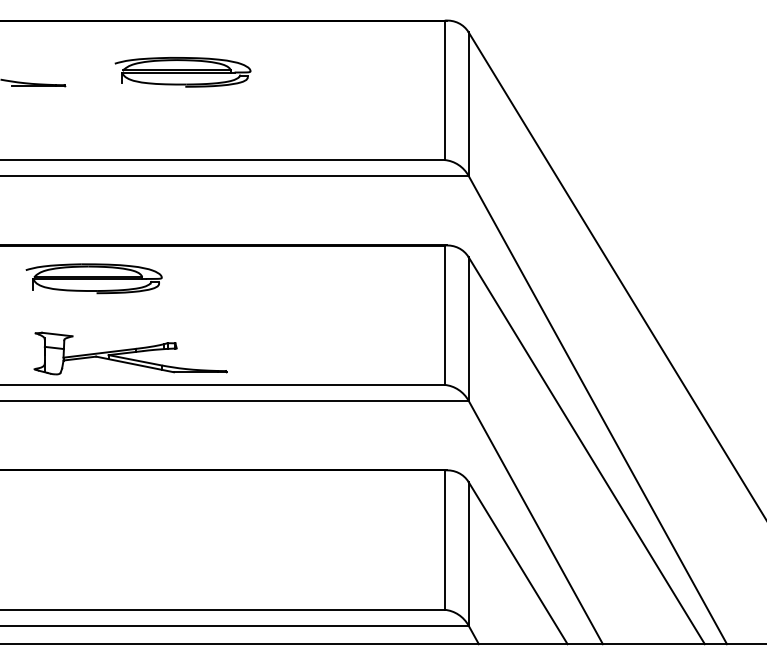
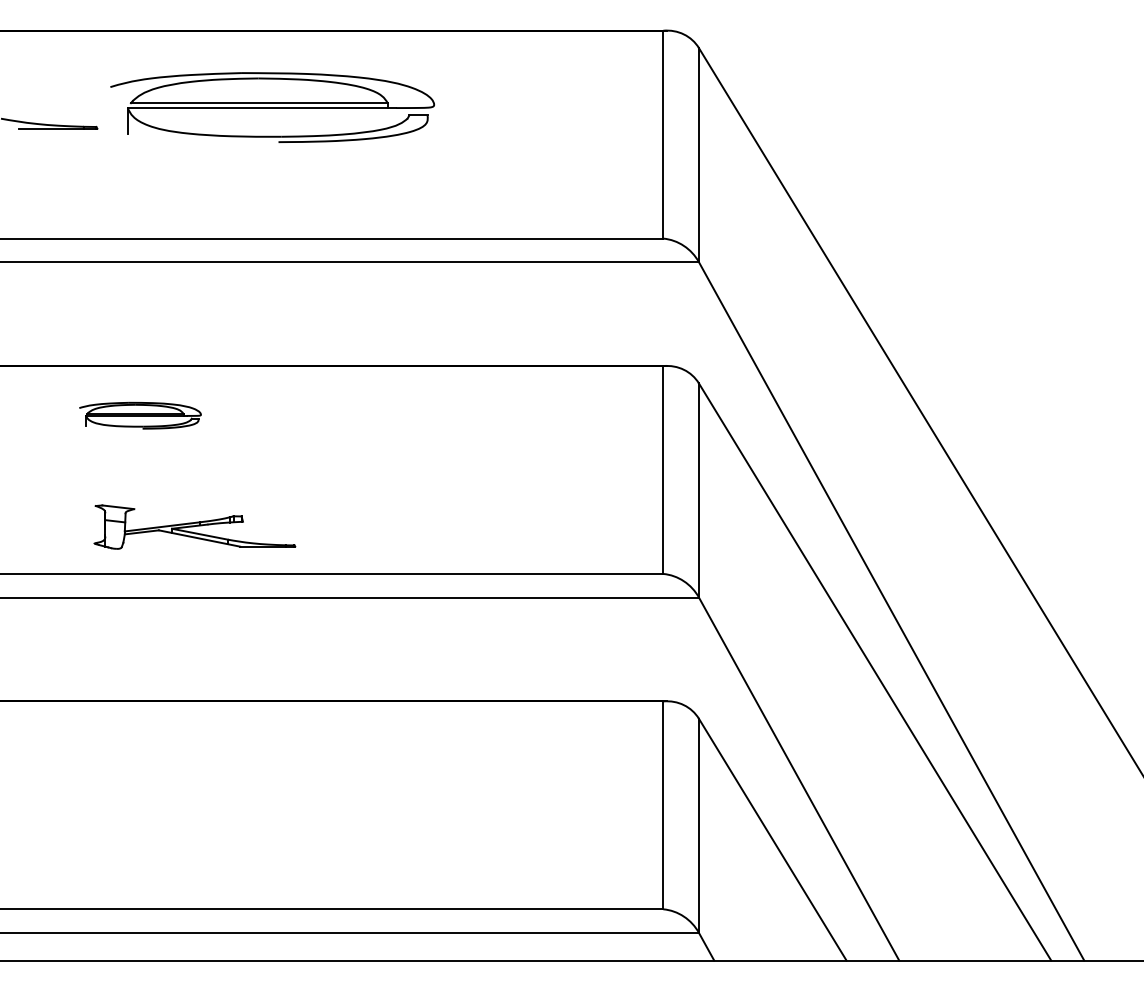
part: (182, 72) -> (272, 108), size x1.6
part: (93, 278) -> (139, 415), size x0.6
part: (130, 353) -> (194, 527), size x0.7

